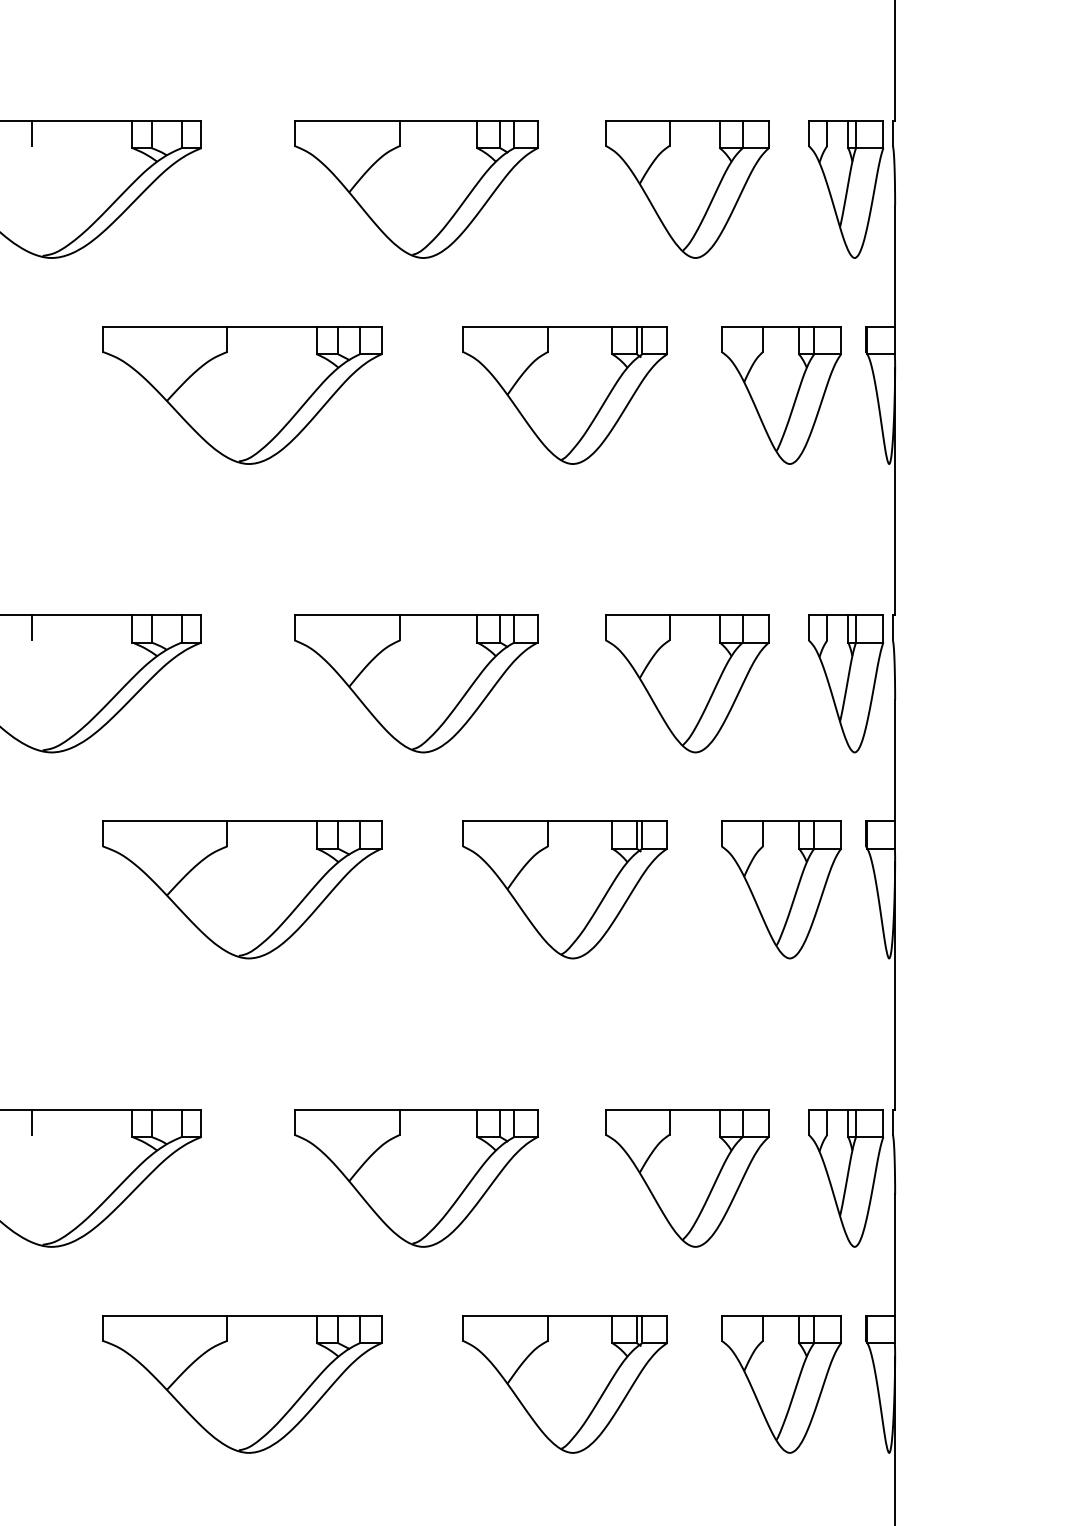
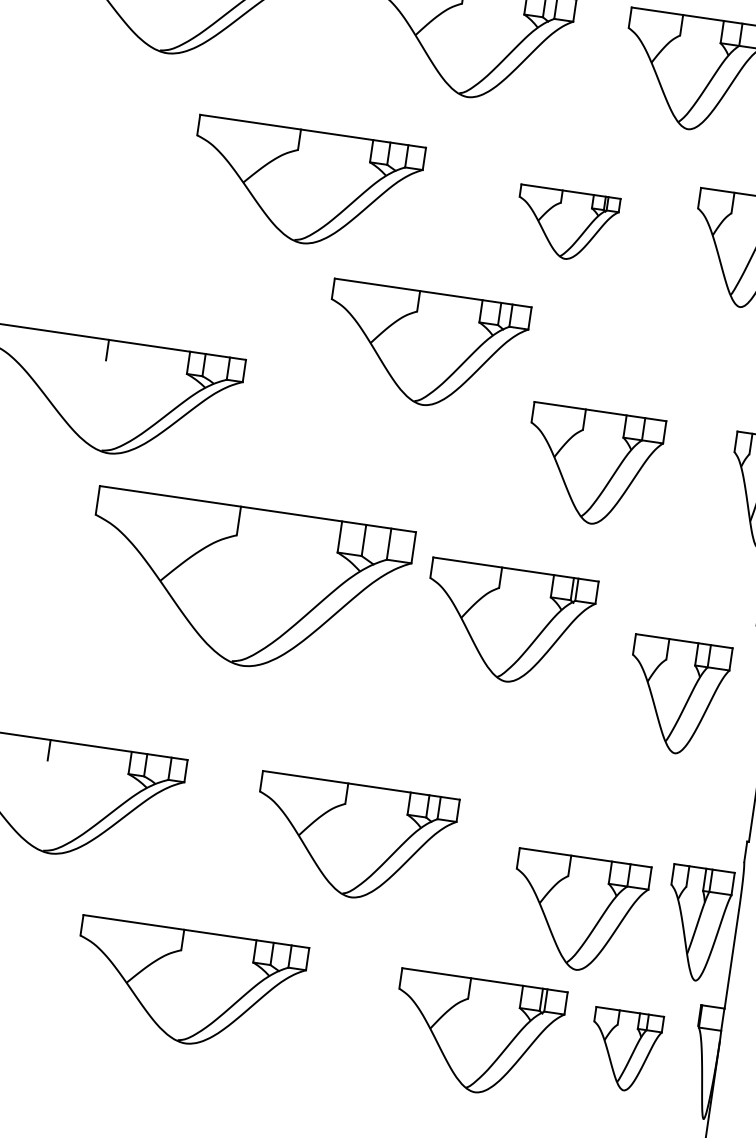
part: (564, 395) -> (565, 225), size x0.6
part: (416, 683) -> (425, 348), moved
part: (687, 683) -> (592, 466), moved
part: (242, 889) -> (246, 586), size x1.4
part: (781, 889) -> (676, 696), moved
part: (687, 1178) -> (577, 913), moved
part: (846, 1178) -> (696, 924), moved
part: (564, 1384) -> (476, 1035), moved
part: (781, 1384) -> (624, 1050), size x0.7

